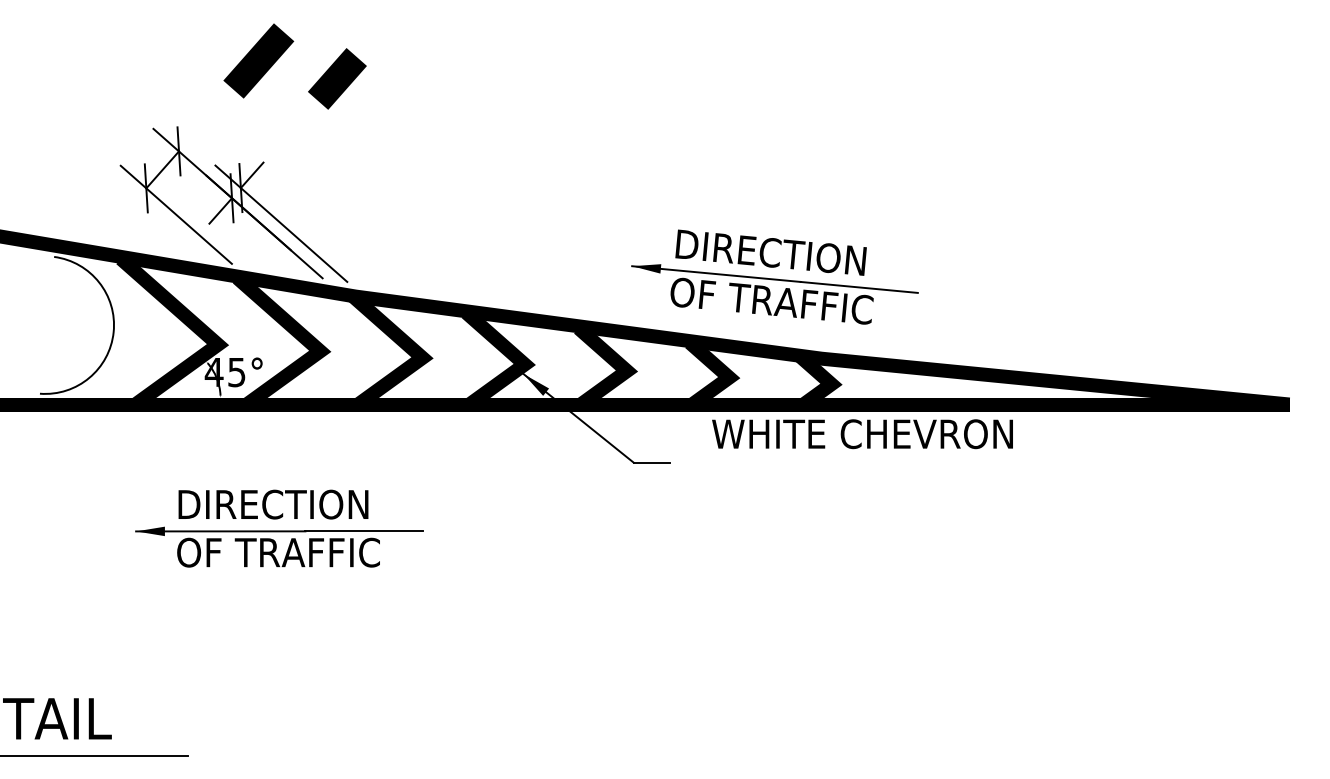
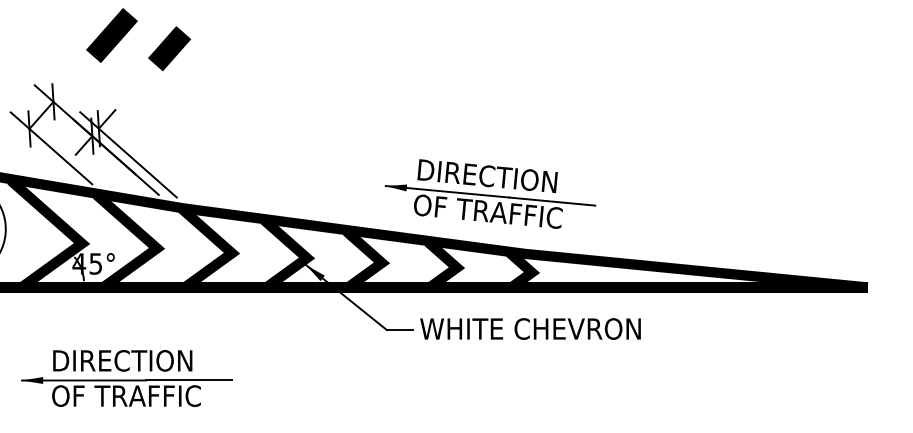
text: (862, 434) -> (530, 329), moved

